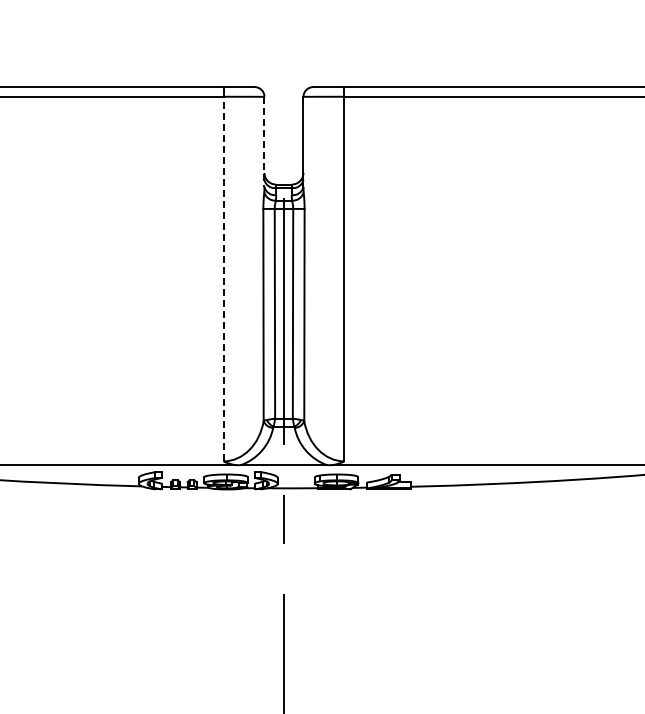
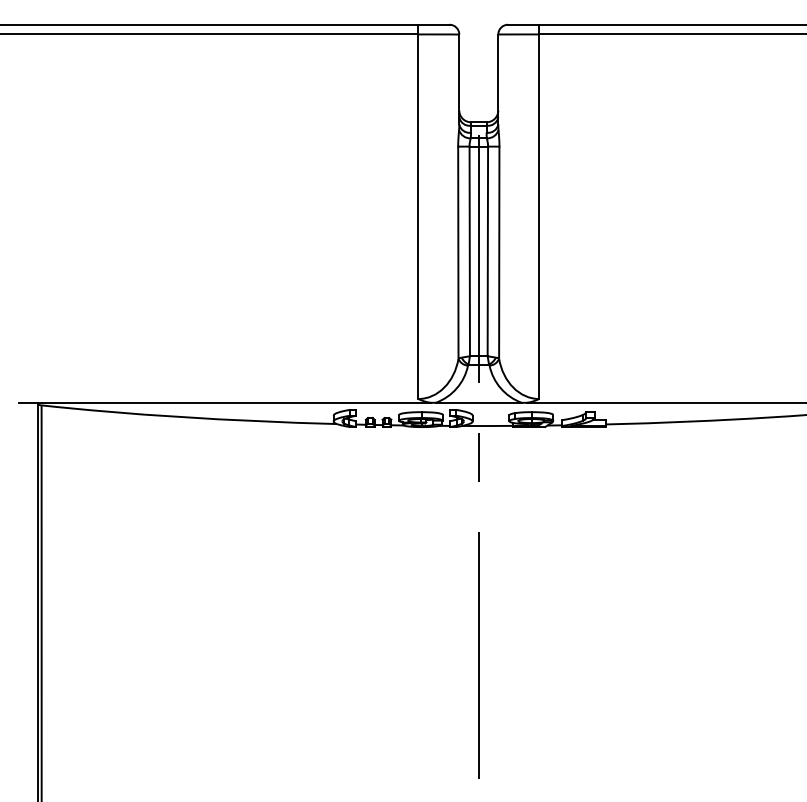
line: (264, 141) -> (459, 79), dashed -> solid
line: (223, 278) -> (418, 216), dashed -> solid

